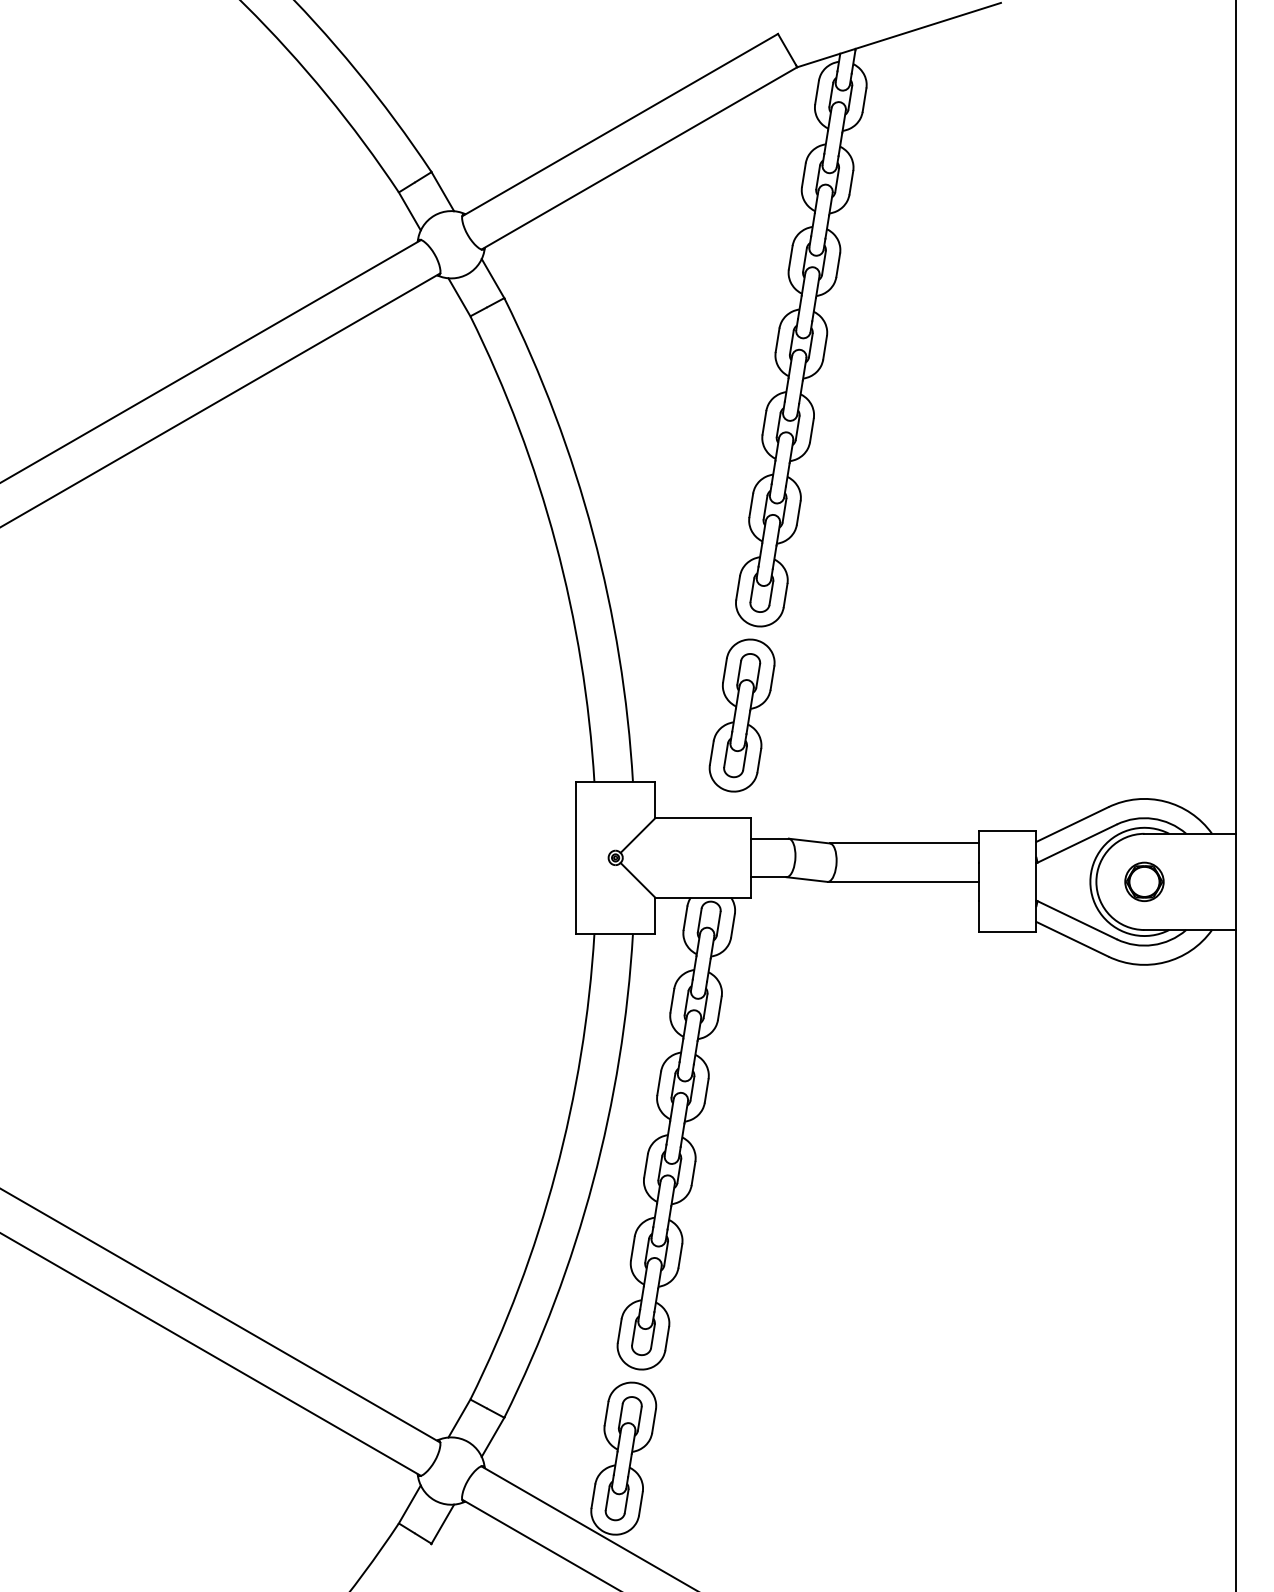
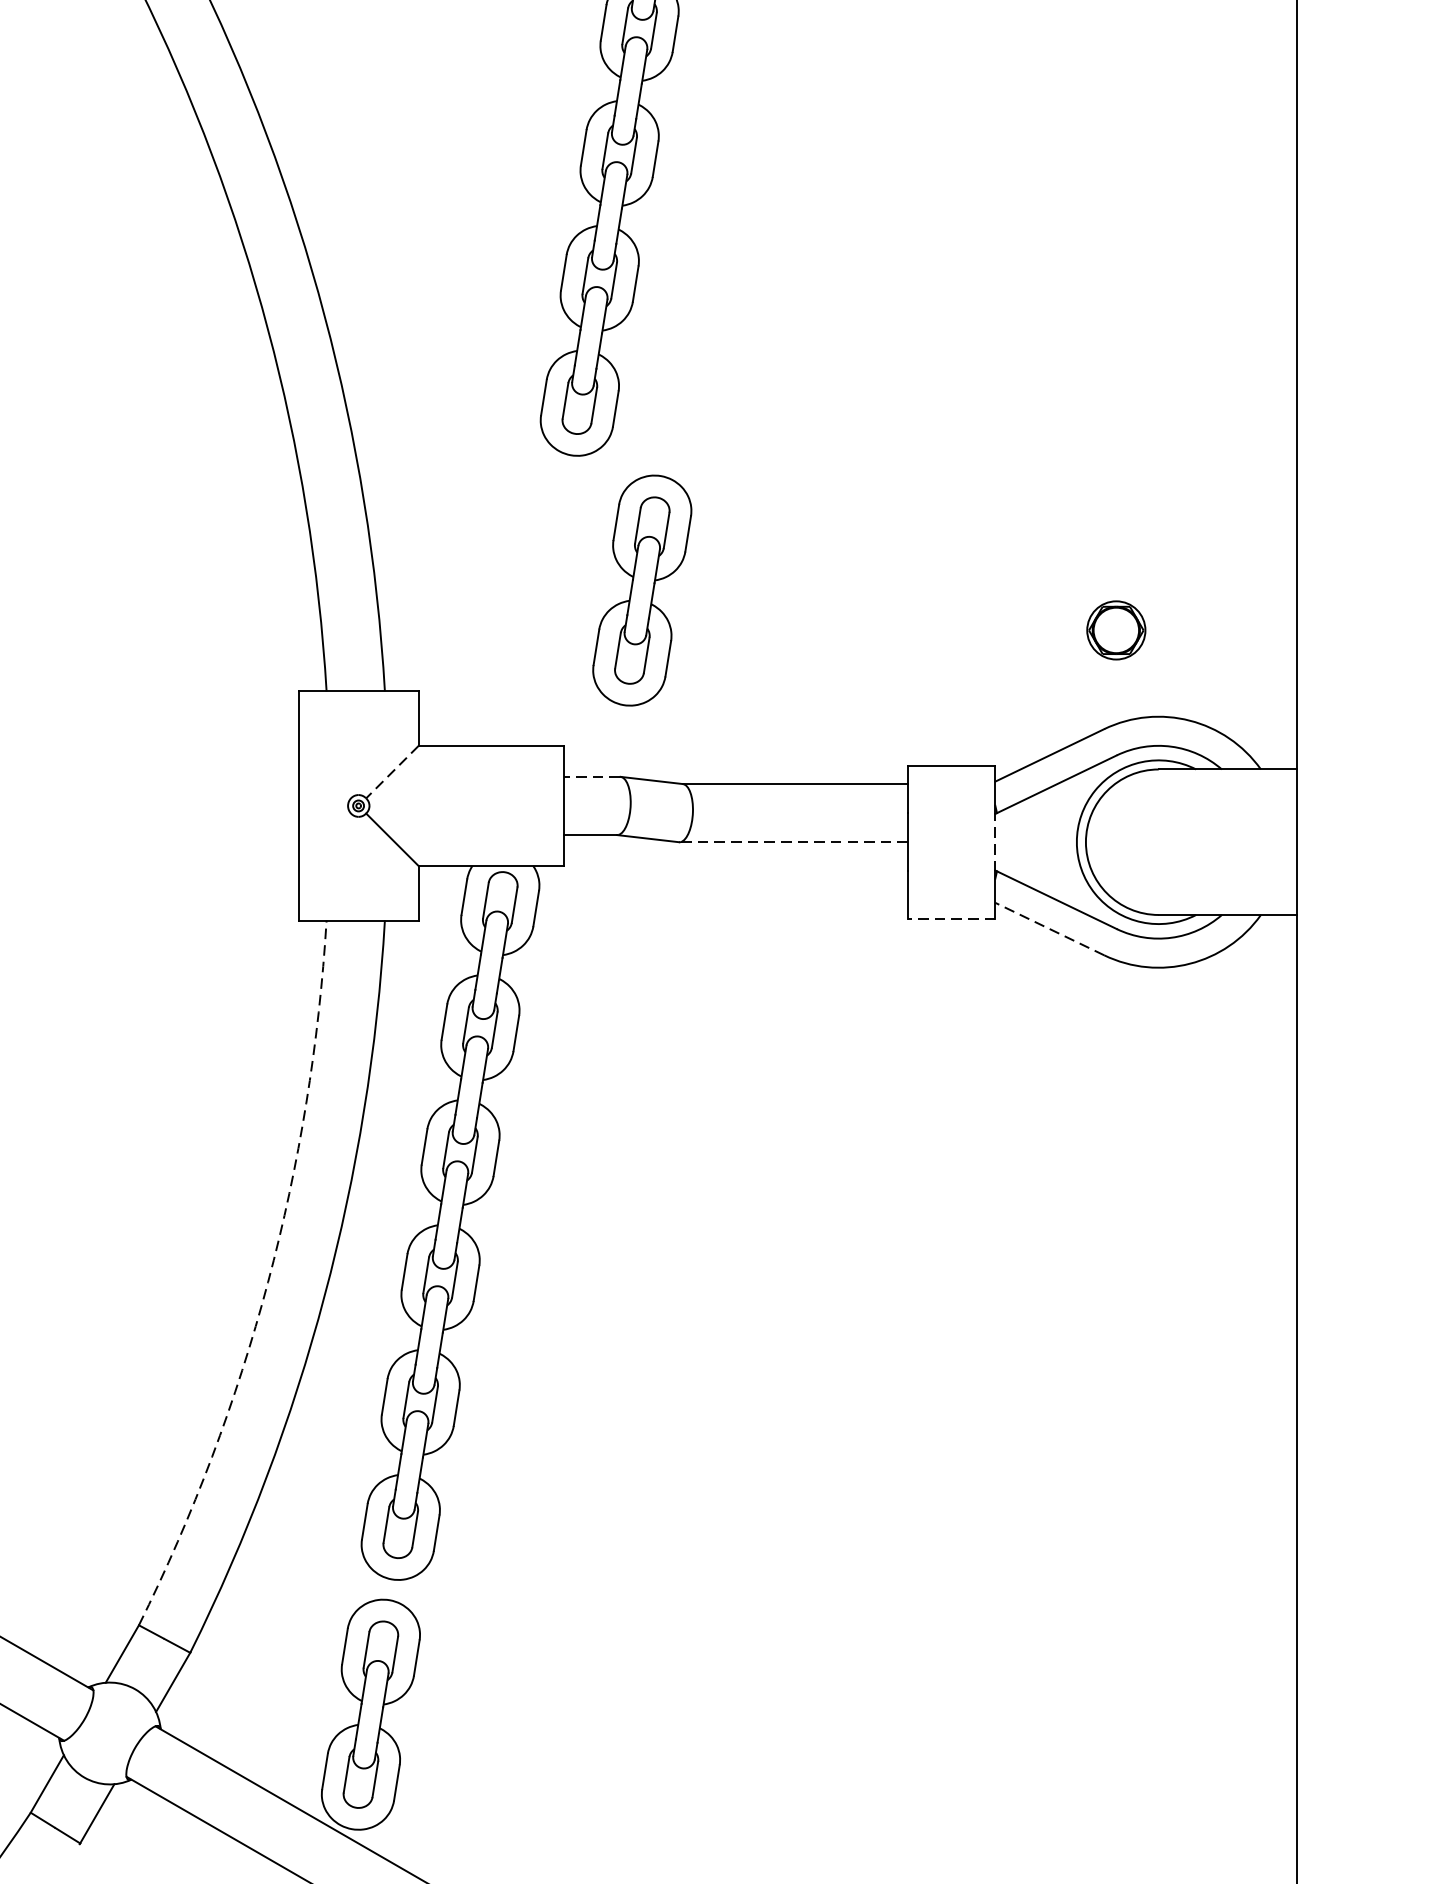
part: (741, 715) -> (641, 590), moved
line: (637, 835) -> (391, 772), solid -> dashed
line: (769, 838) -> (591, 776), solid -> dashed
line: (903, 881) -> (794, 841), solid -> dashed
line: (1036, 881) -> (995, 841), solid -> dashed
part: (1144, 881) -> (1116, 629), moved
line: (1007, 932) -> (951, 918), solid -> dashed
line: (1072, 939) -> (1049, 929), solid -> dashed
arc: (555, 1172) -> (267, 1281), solid -> dashed

